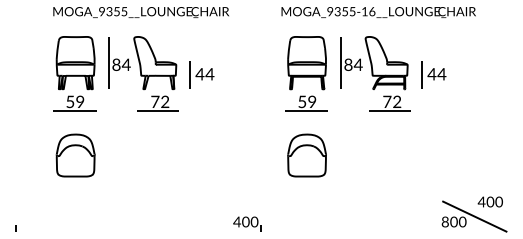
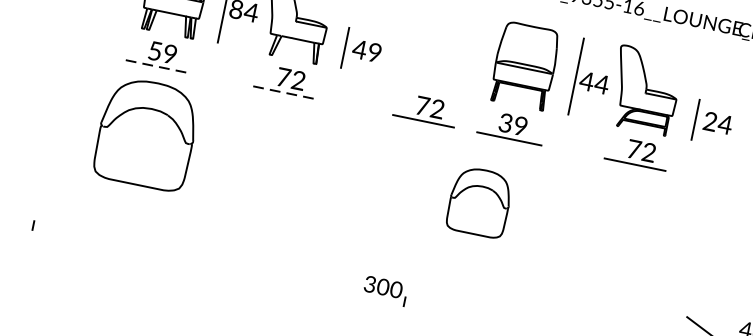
text: (347, 64) -> (585, 80), 84 -> 44
text: (209, 74) -> (374, 52), 44 -> 49
text: (431, 74) -> (709, 121), 44 -> 24
text: (302, 101) -> (506, 122), 59 -> 39
part: (249, 103) -> (425, 109), added
line: (74, 111) -> (158, 66), solid -> dashed
line: (157, 111) -> (283, 92), solid -> dashed
part: (75, 155) -> (146, 133), size x1.6
part: (306, 155) -> (478, 201), moved
text: (236, 221) -> (369, 283), 400 -> 300

